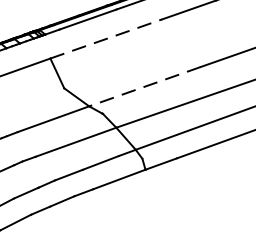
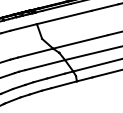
line: (106, 39) -> (64, 17), dashed -> solid
line: (144, 87) -> (80, 42), dashed -> solid

